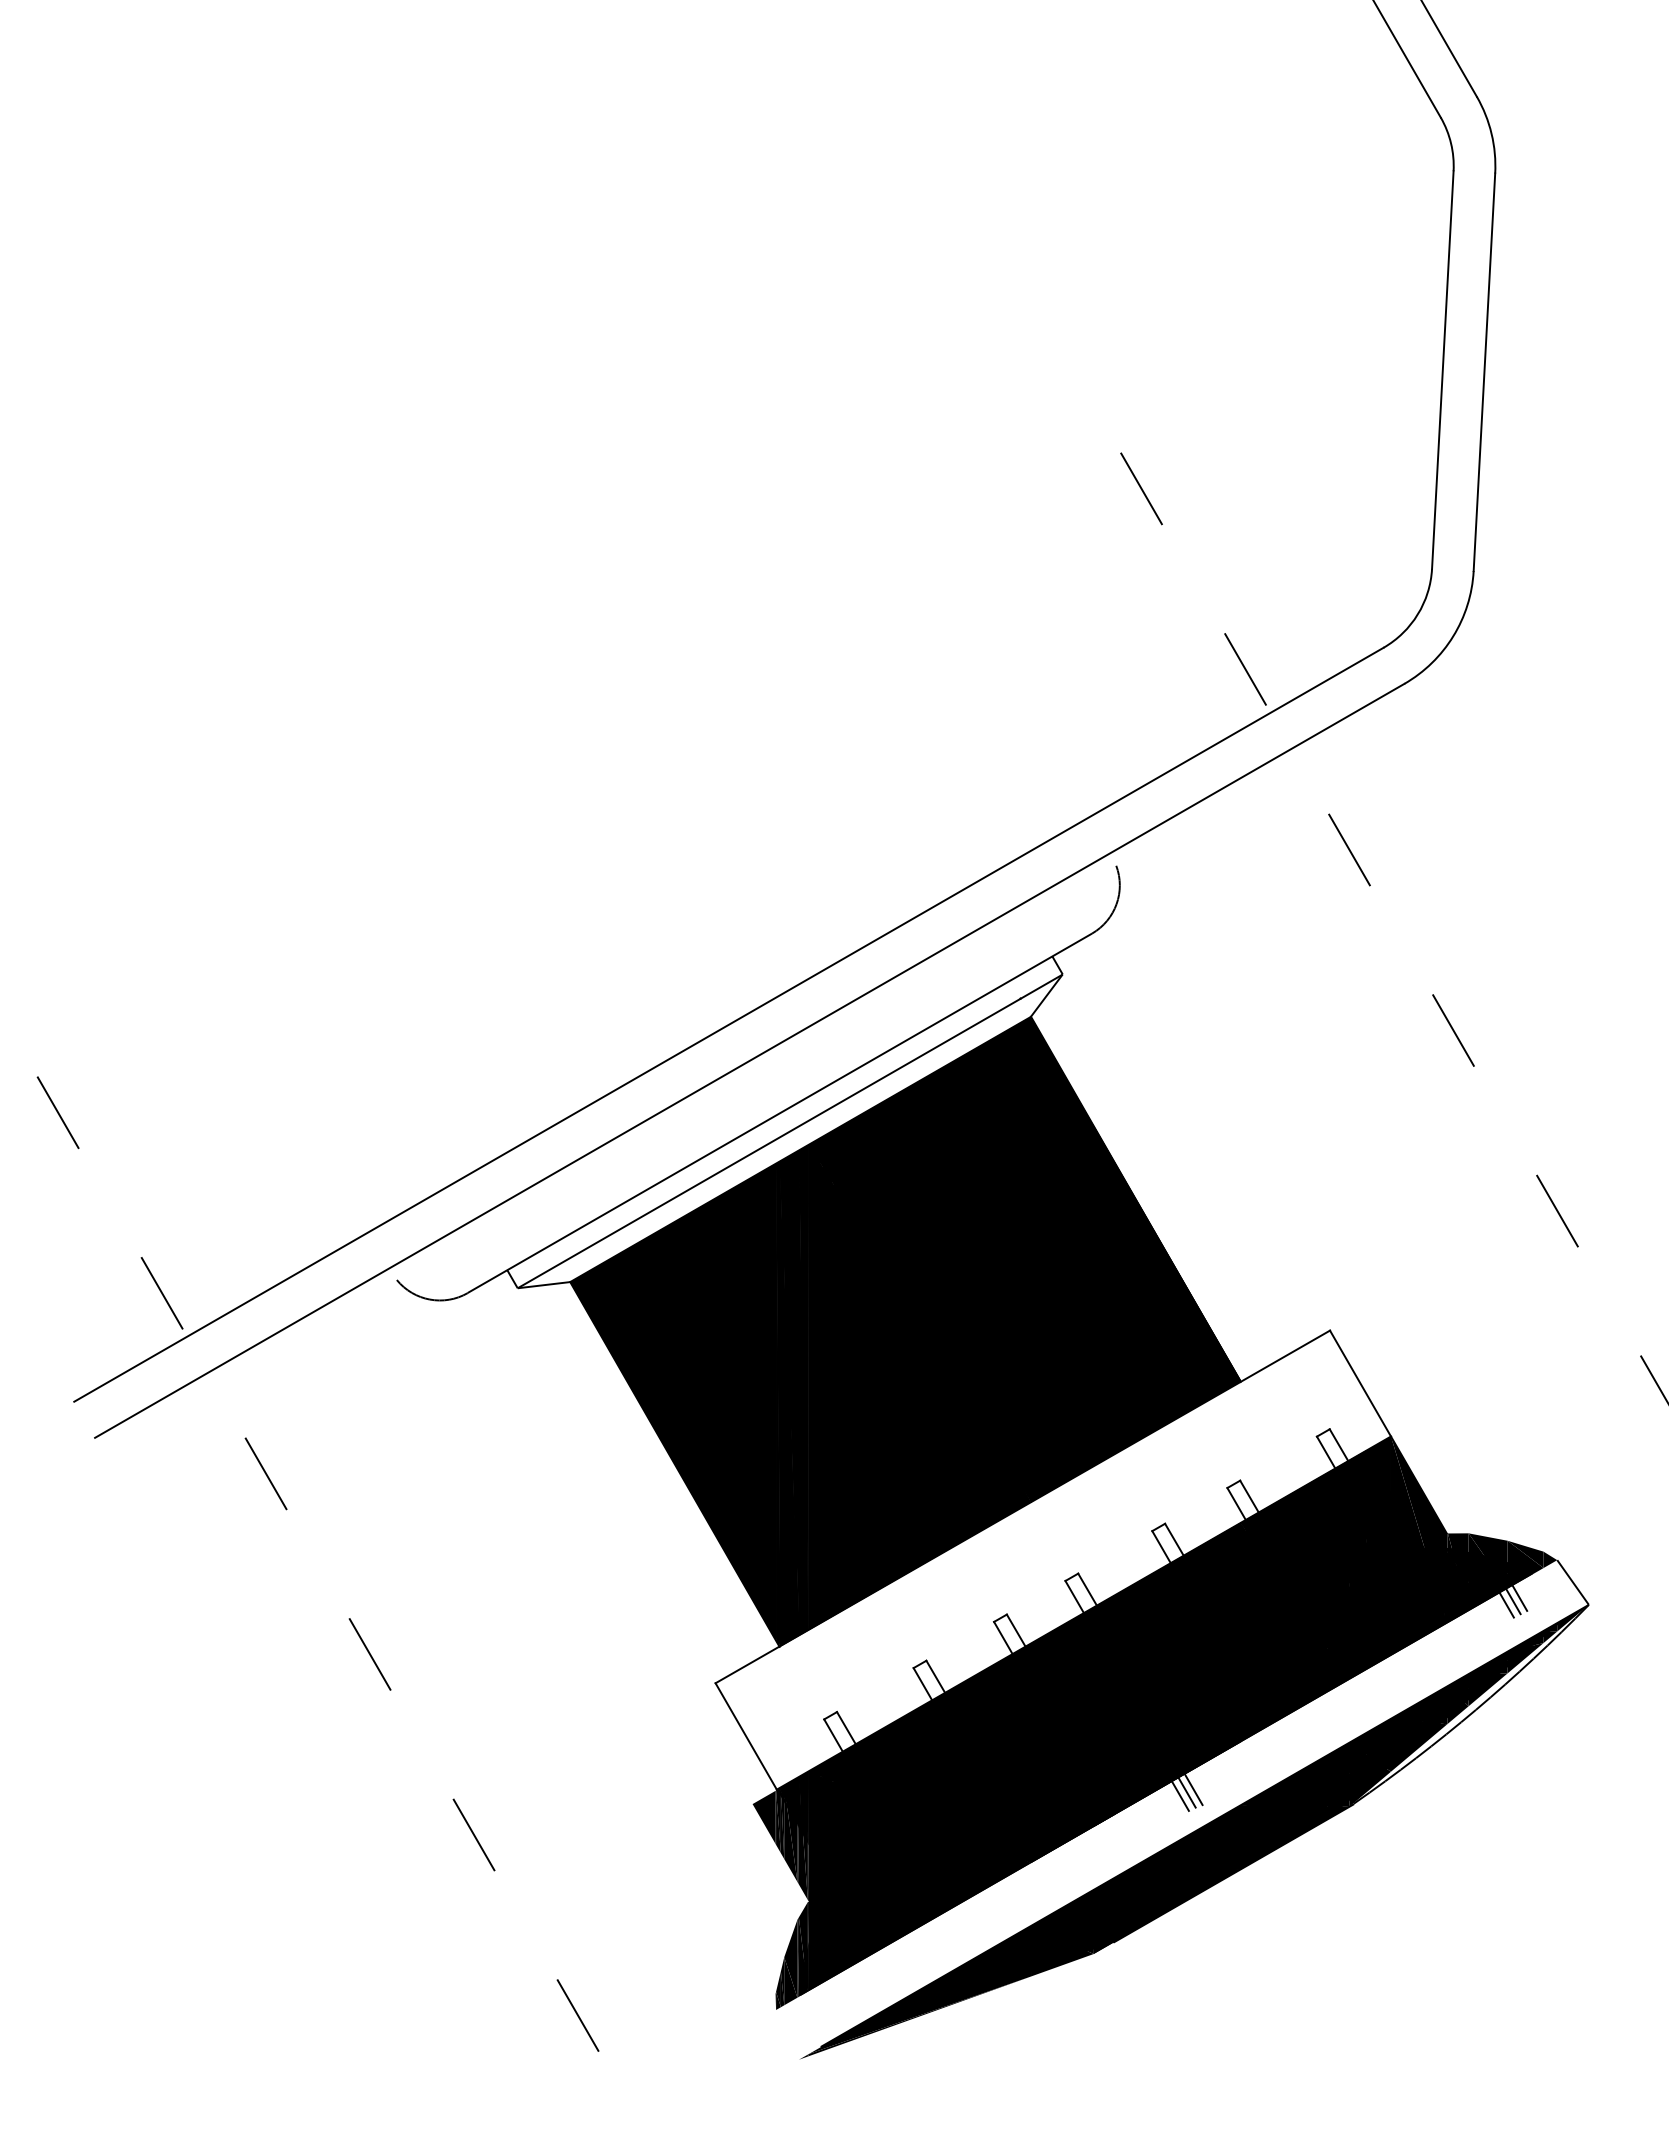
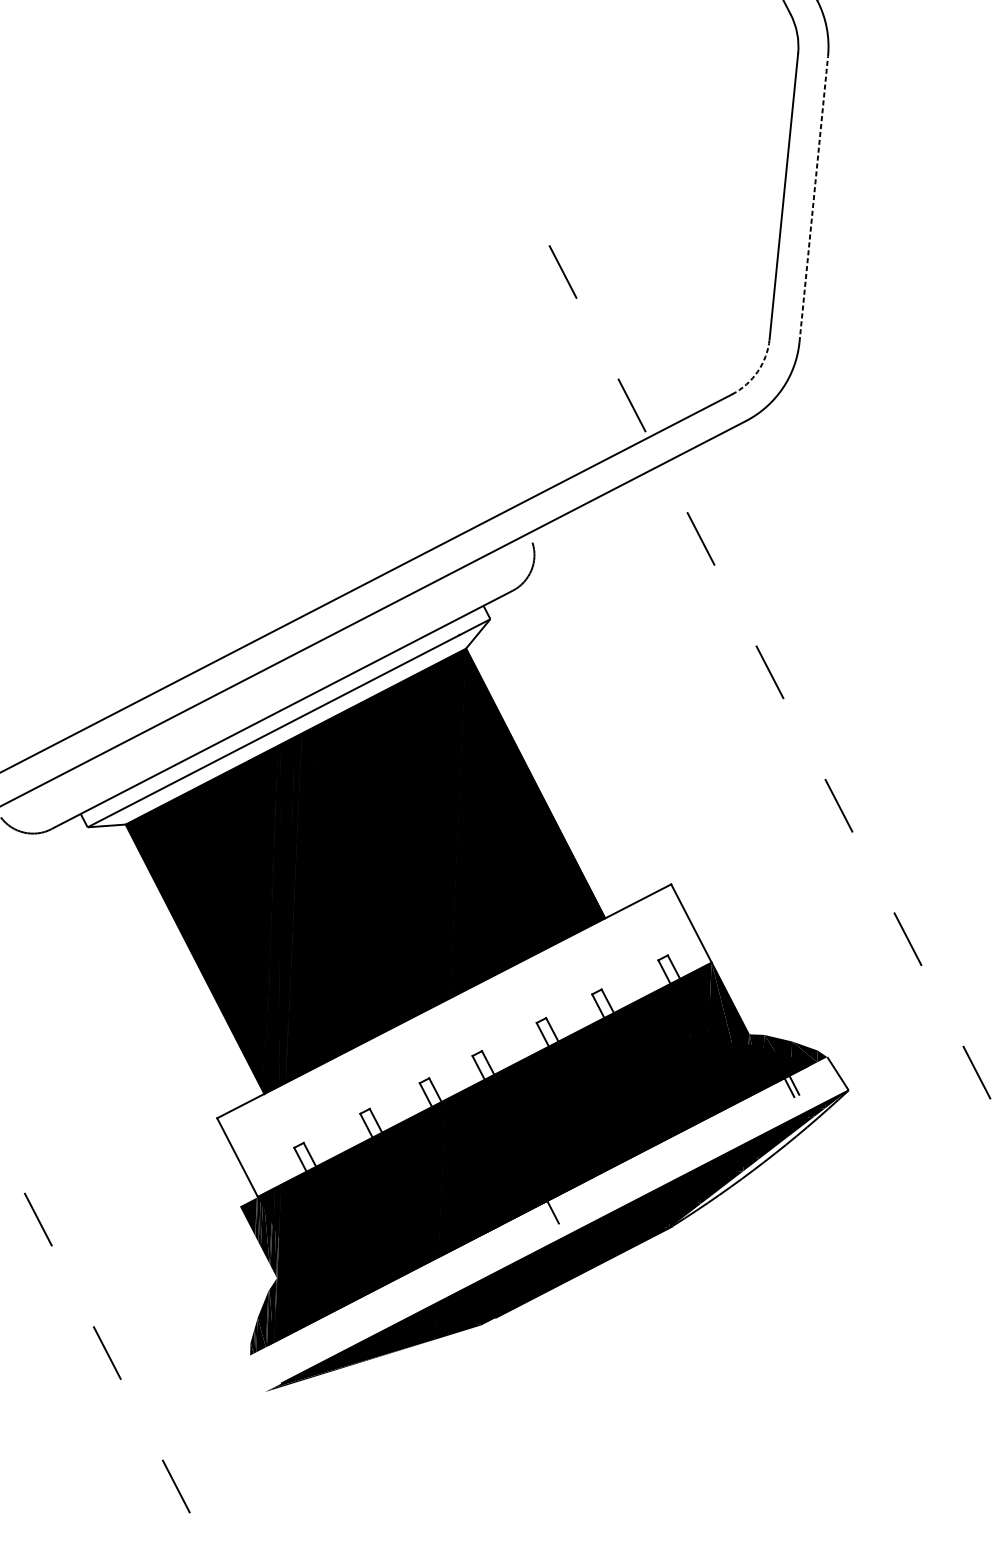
line: (1484, 371) -> (813, 198), solid -> dashed
arc: (1417, 614) -> (757, 371), solid -> dashed
line: (1519, 1597) -> (798, 1082), removed
line: (1193, 1789) -> (557, 1210), removed
line: (1180, 1795) -> (548, 1214), removed

